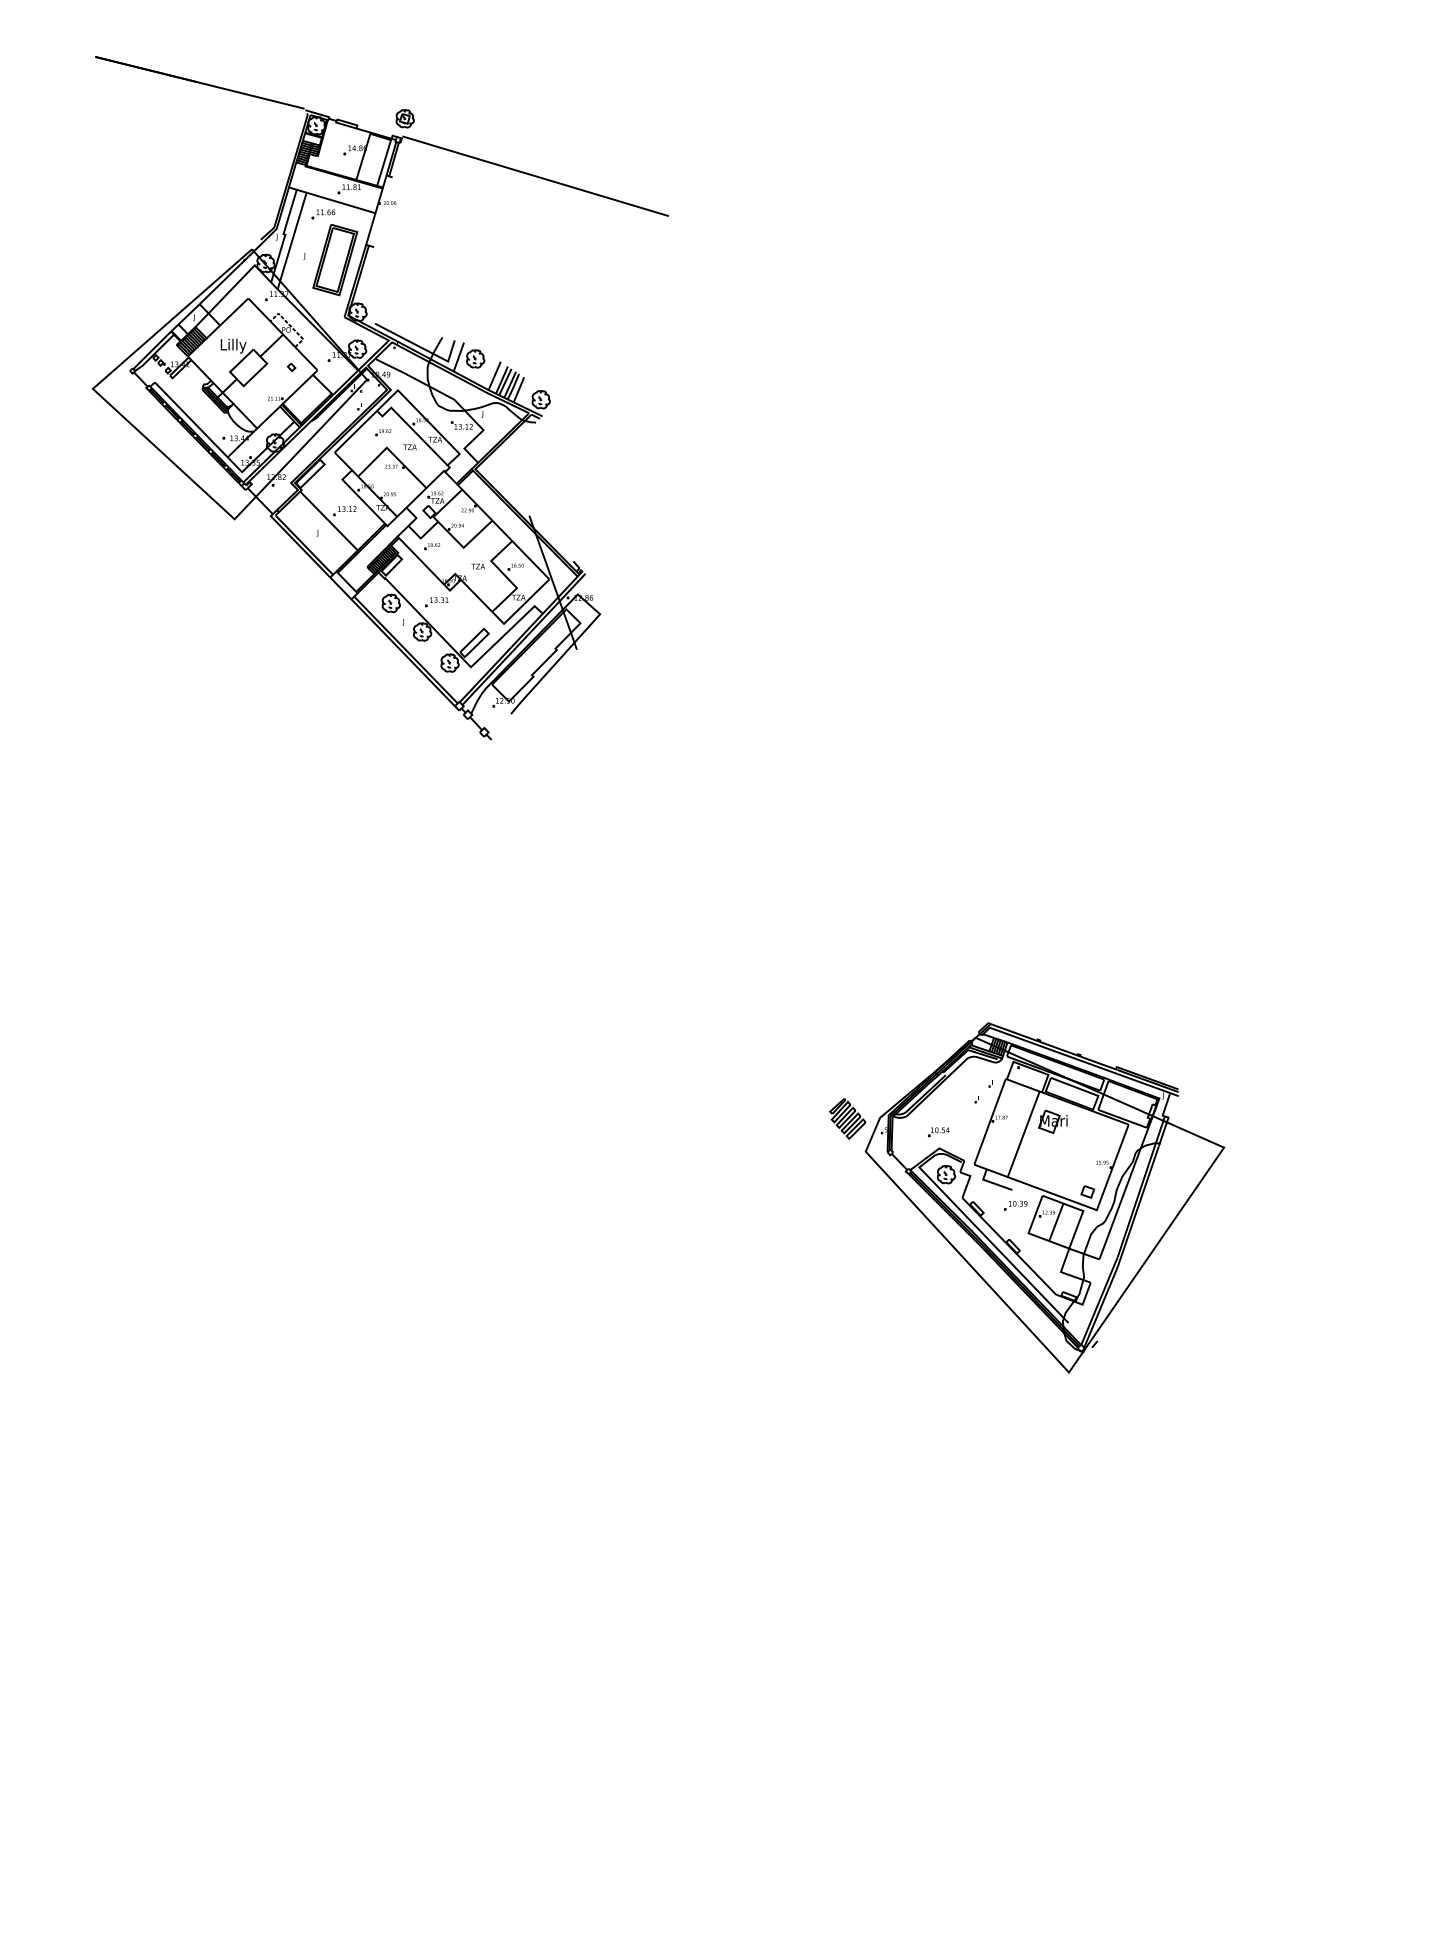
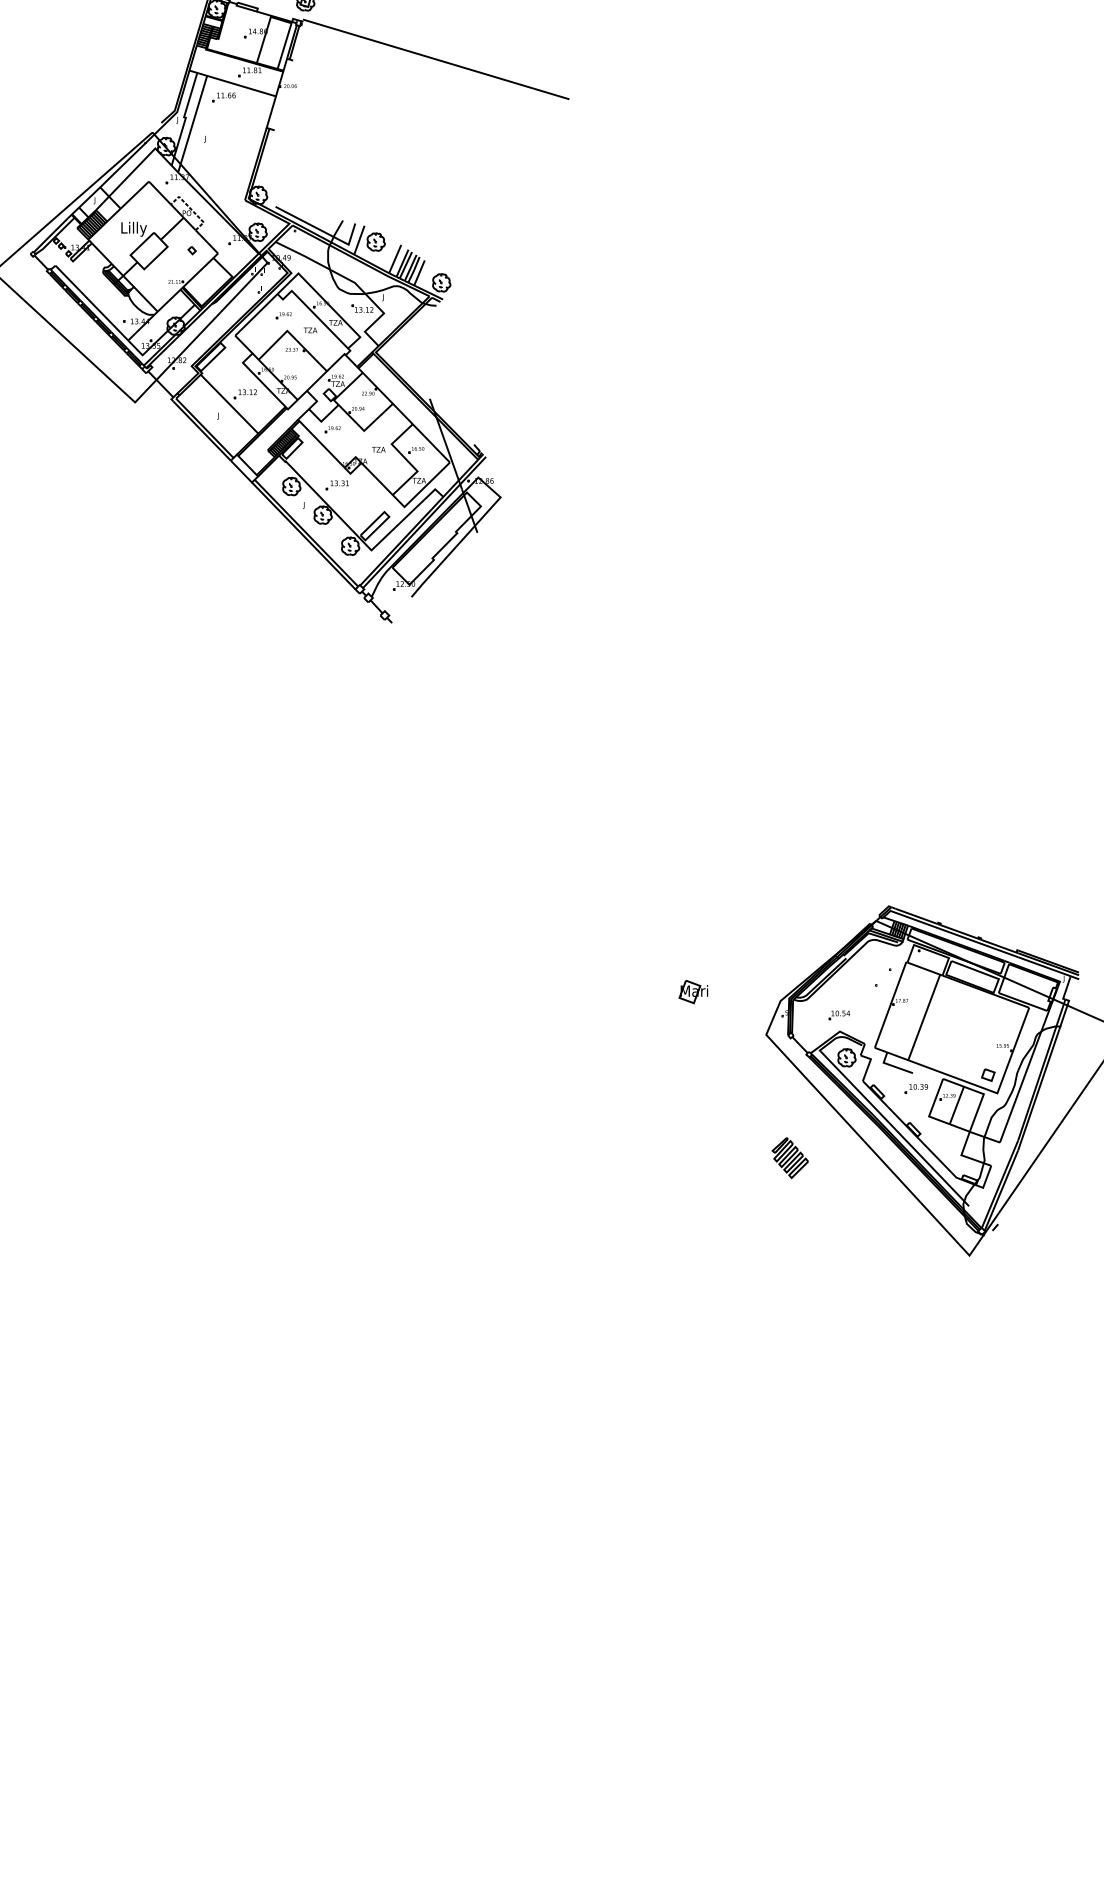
part: (335, 260) -> (236, 143), removed
part: (847, 1118) -> (790, 1157), moved
part: (1052, 1121) -> (693, 991), moved

